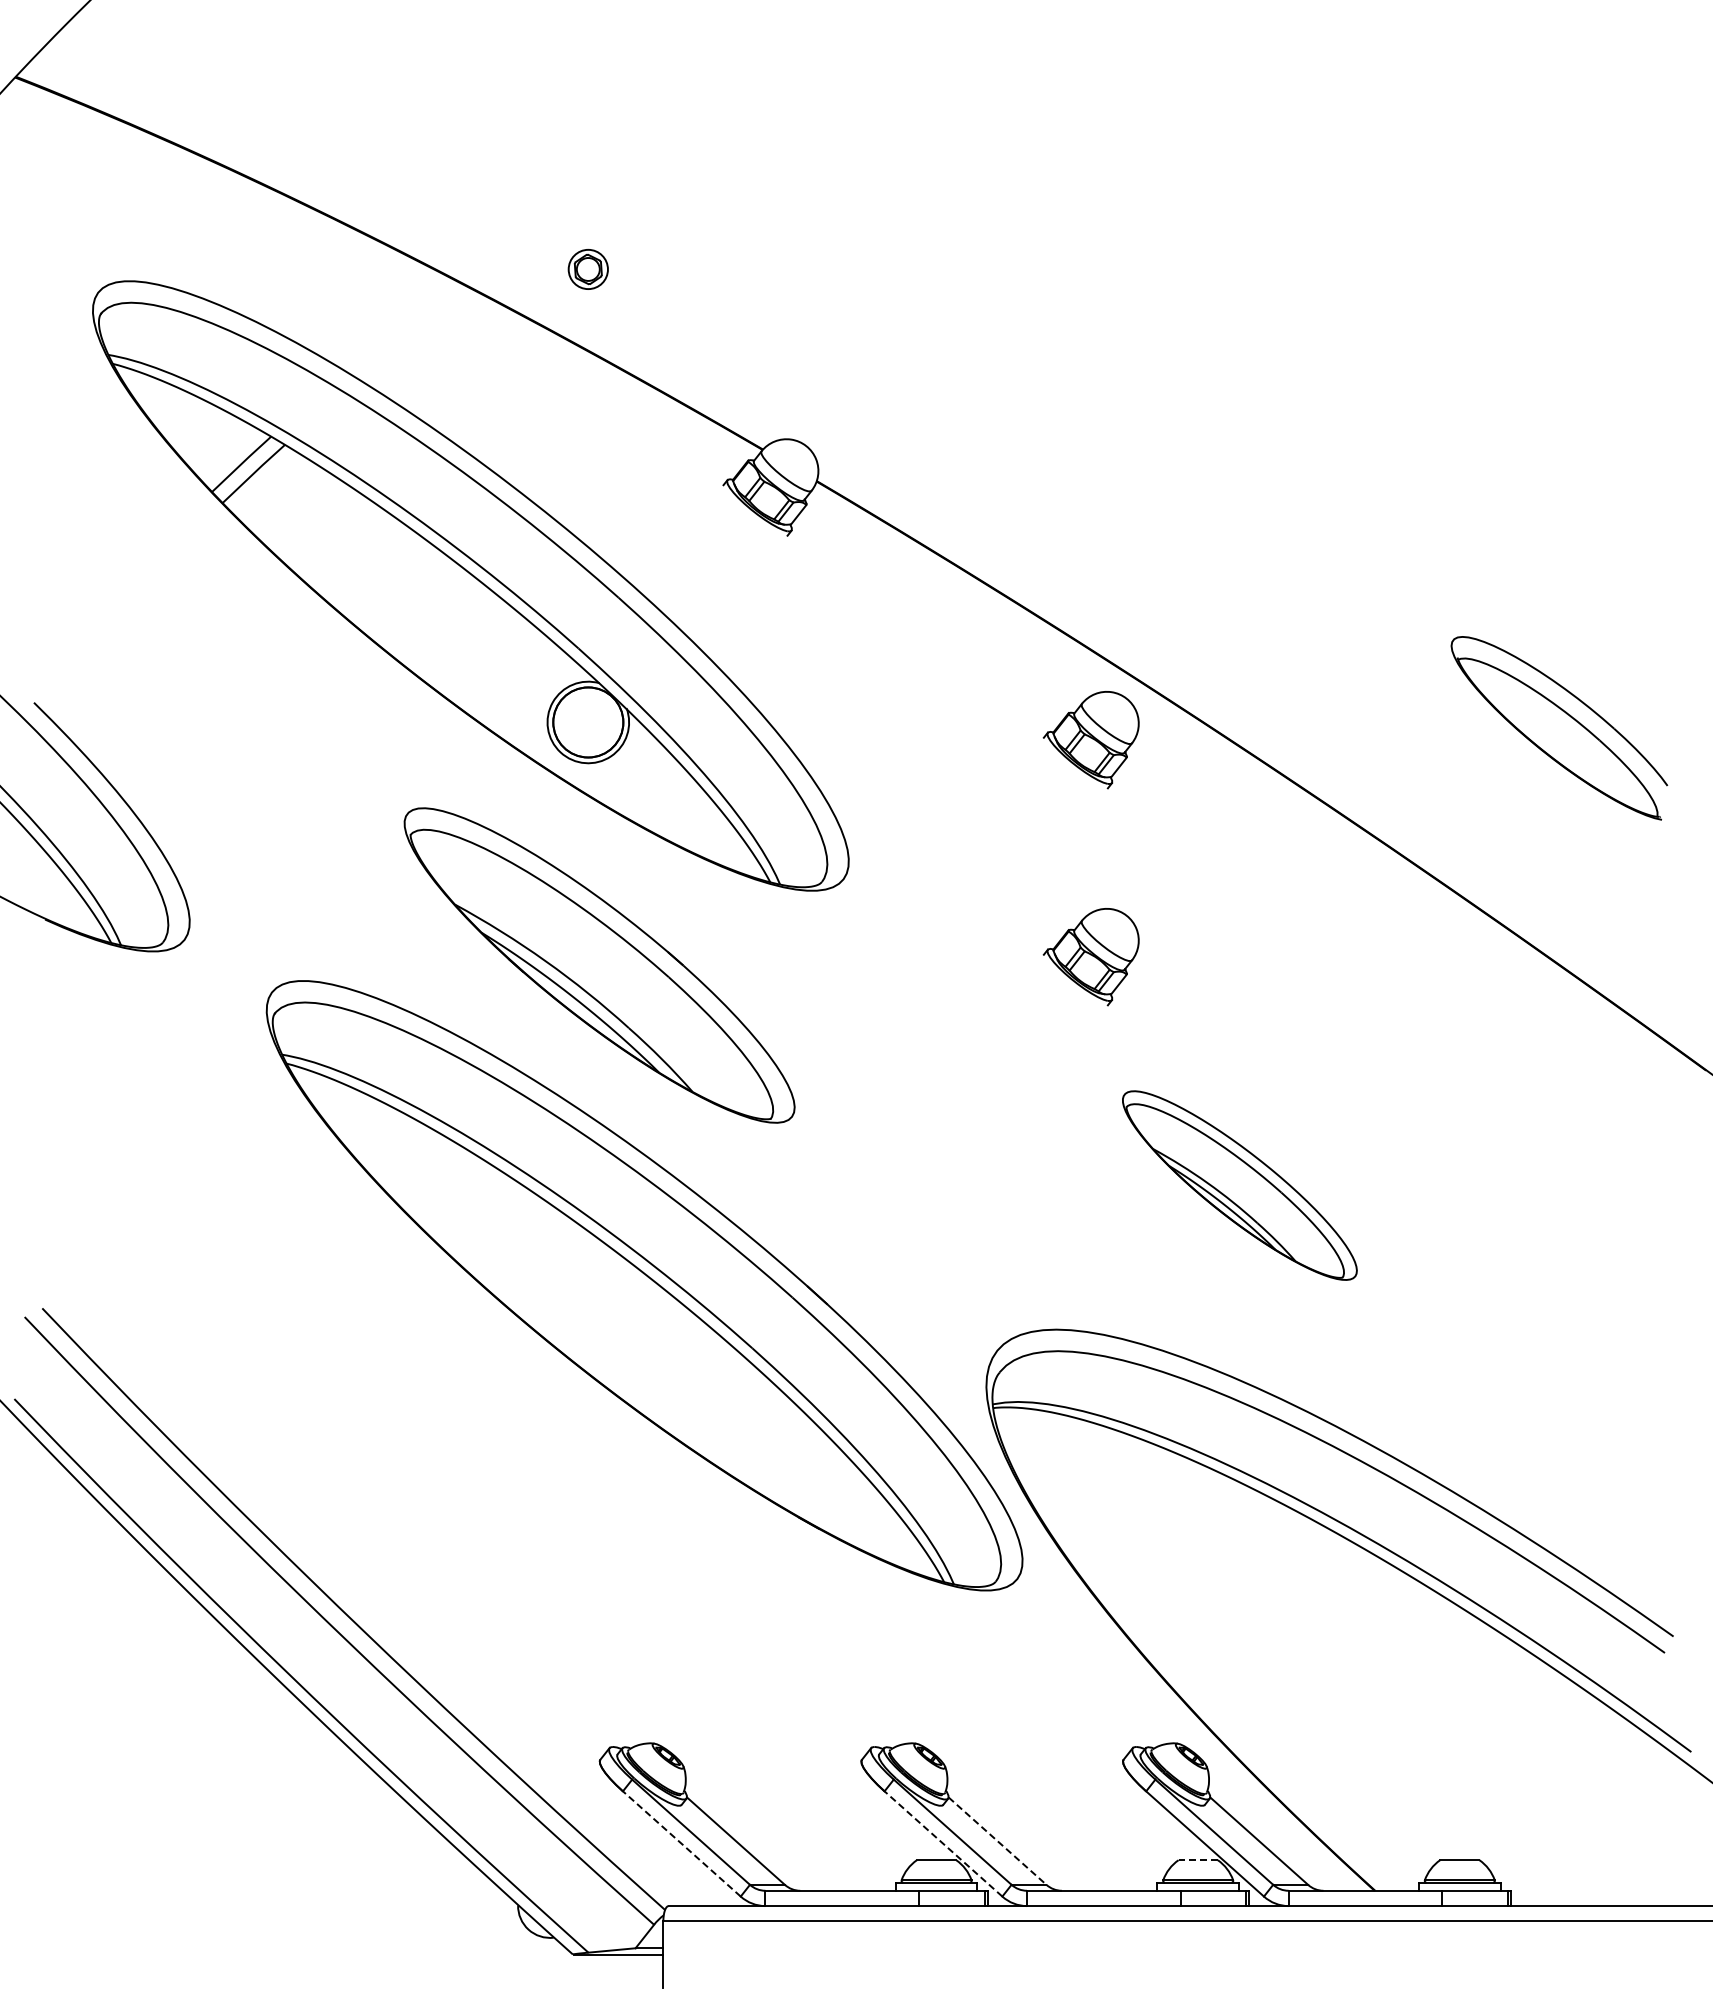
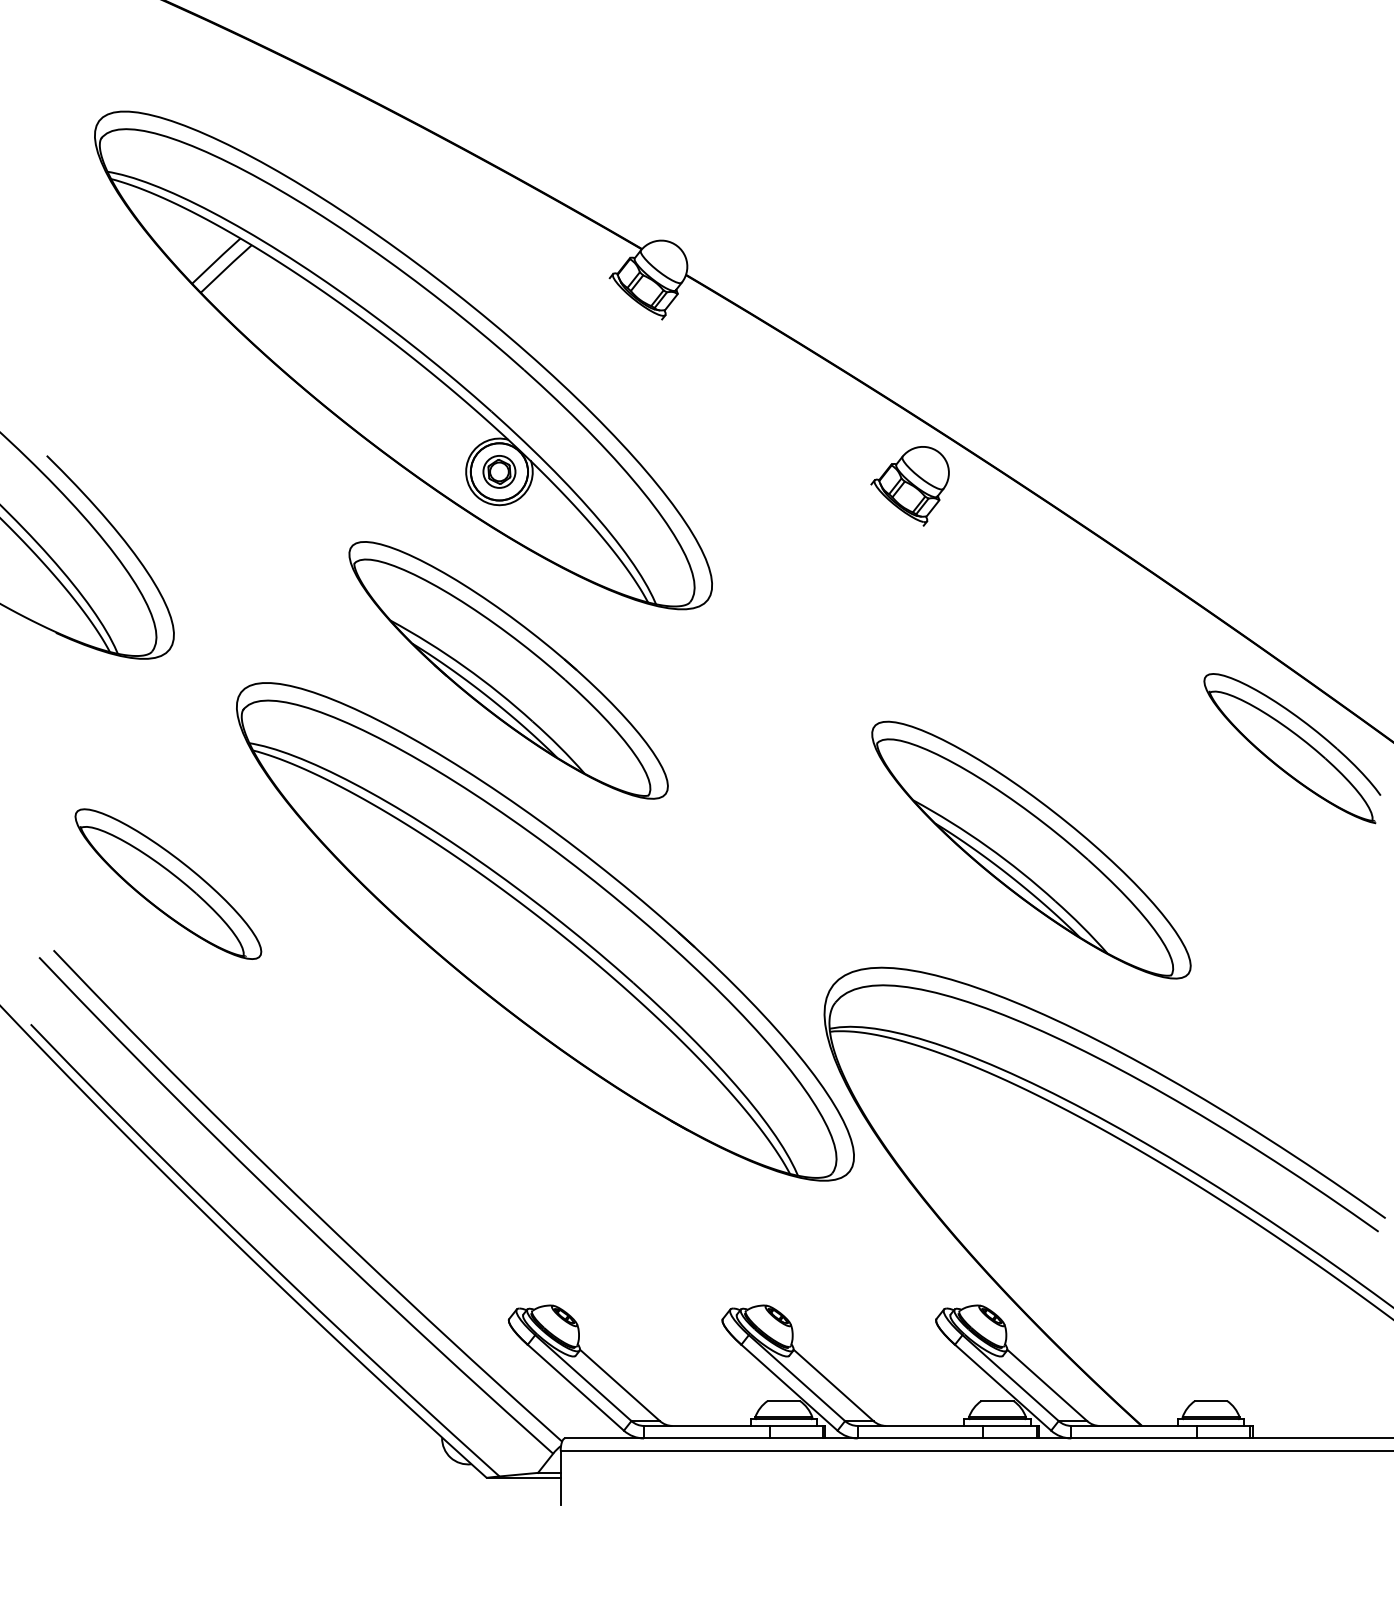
part: (587, 269) -> (498, 471), moved
part: (1559, 728) -> (1292, 748), moved
part: (1090, 957) -> (909, 663), removed
part: (1239, 1185) -> (1031, 850), size x1.67
part: (182, 1226) -> (168, 883), added
line: (997, 1841) -> (833, 1385), dashed -> solid
line: (681, 1843) -> (575, 1387), dashed -> solid
line: (943, 1843) -> (789, 1387), dashed -> solid
line: (1198, 1860) -> (997, 1401), dashed -> solid

